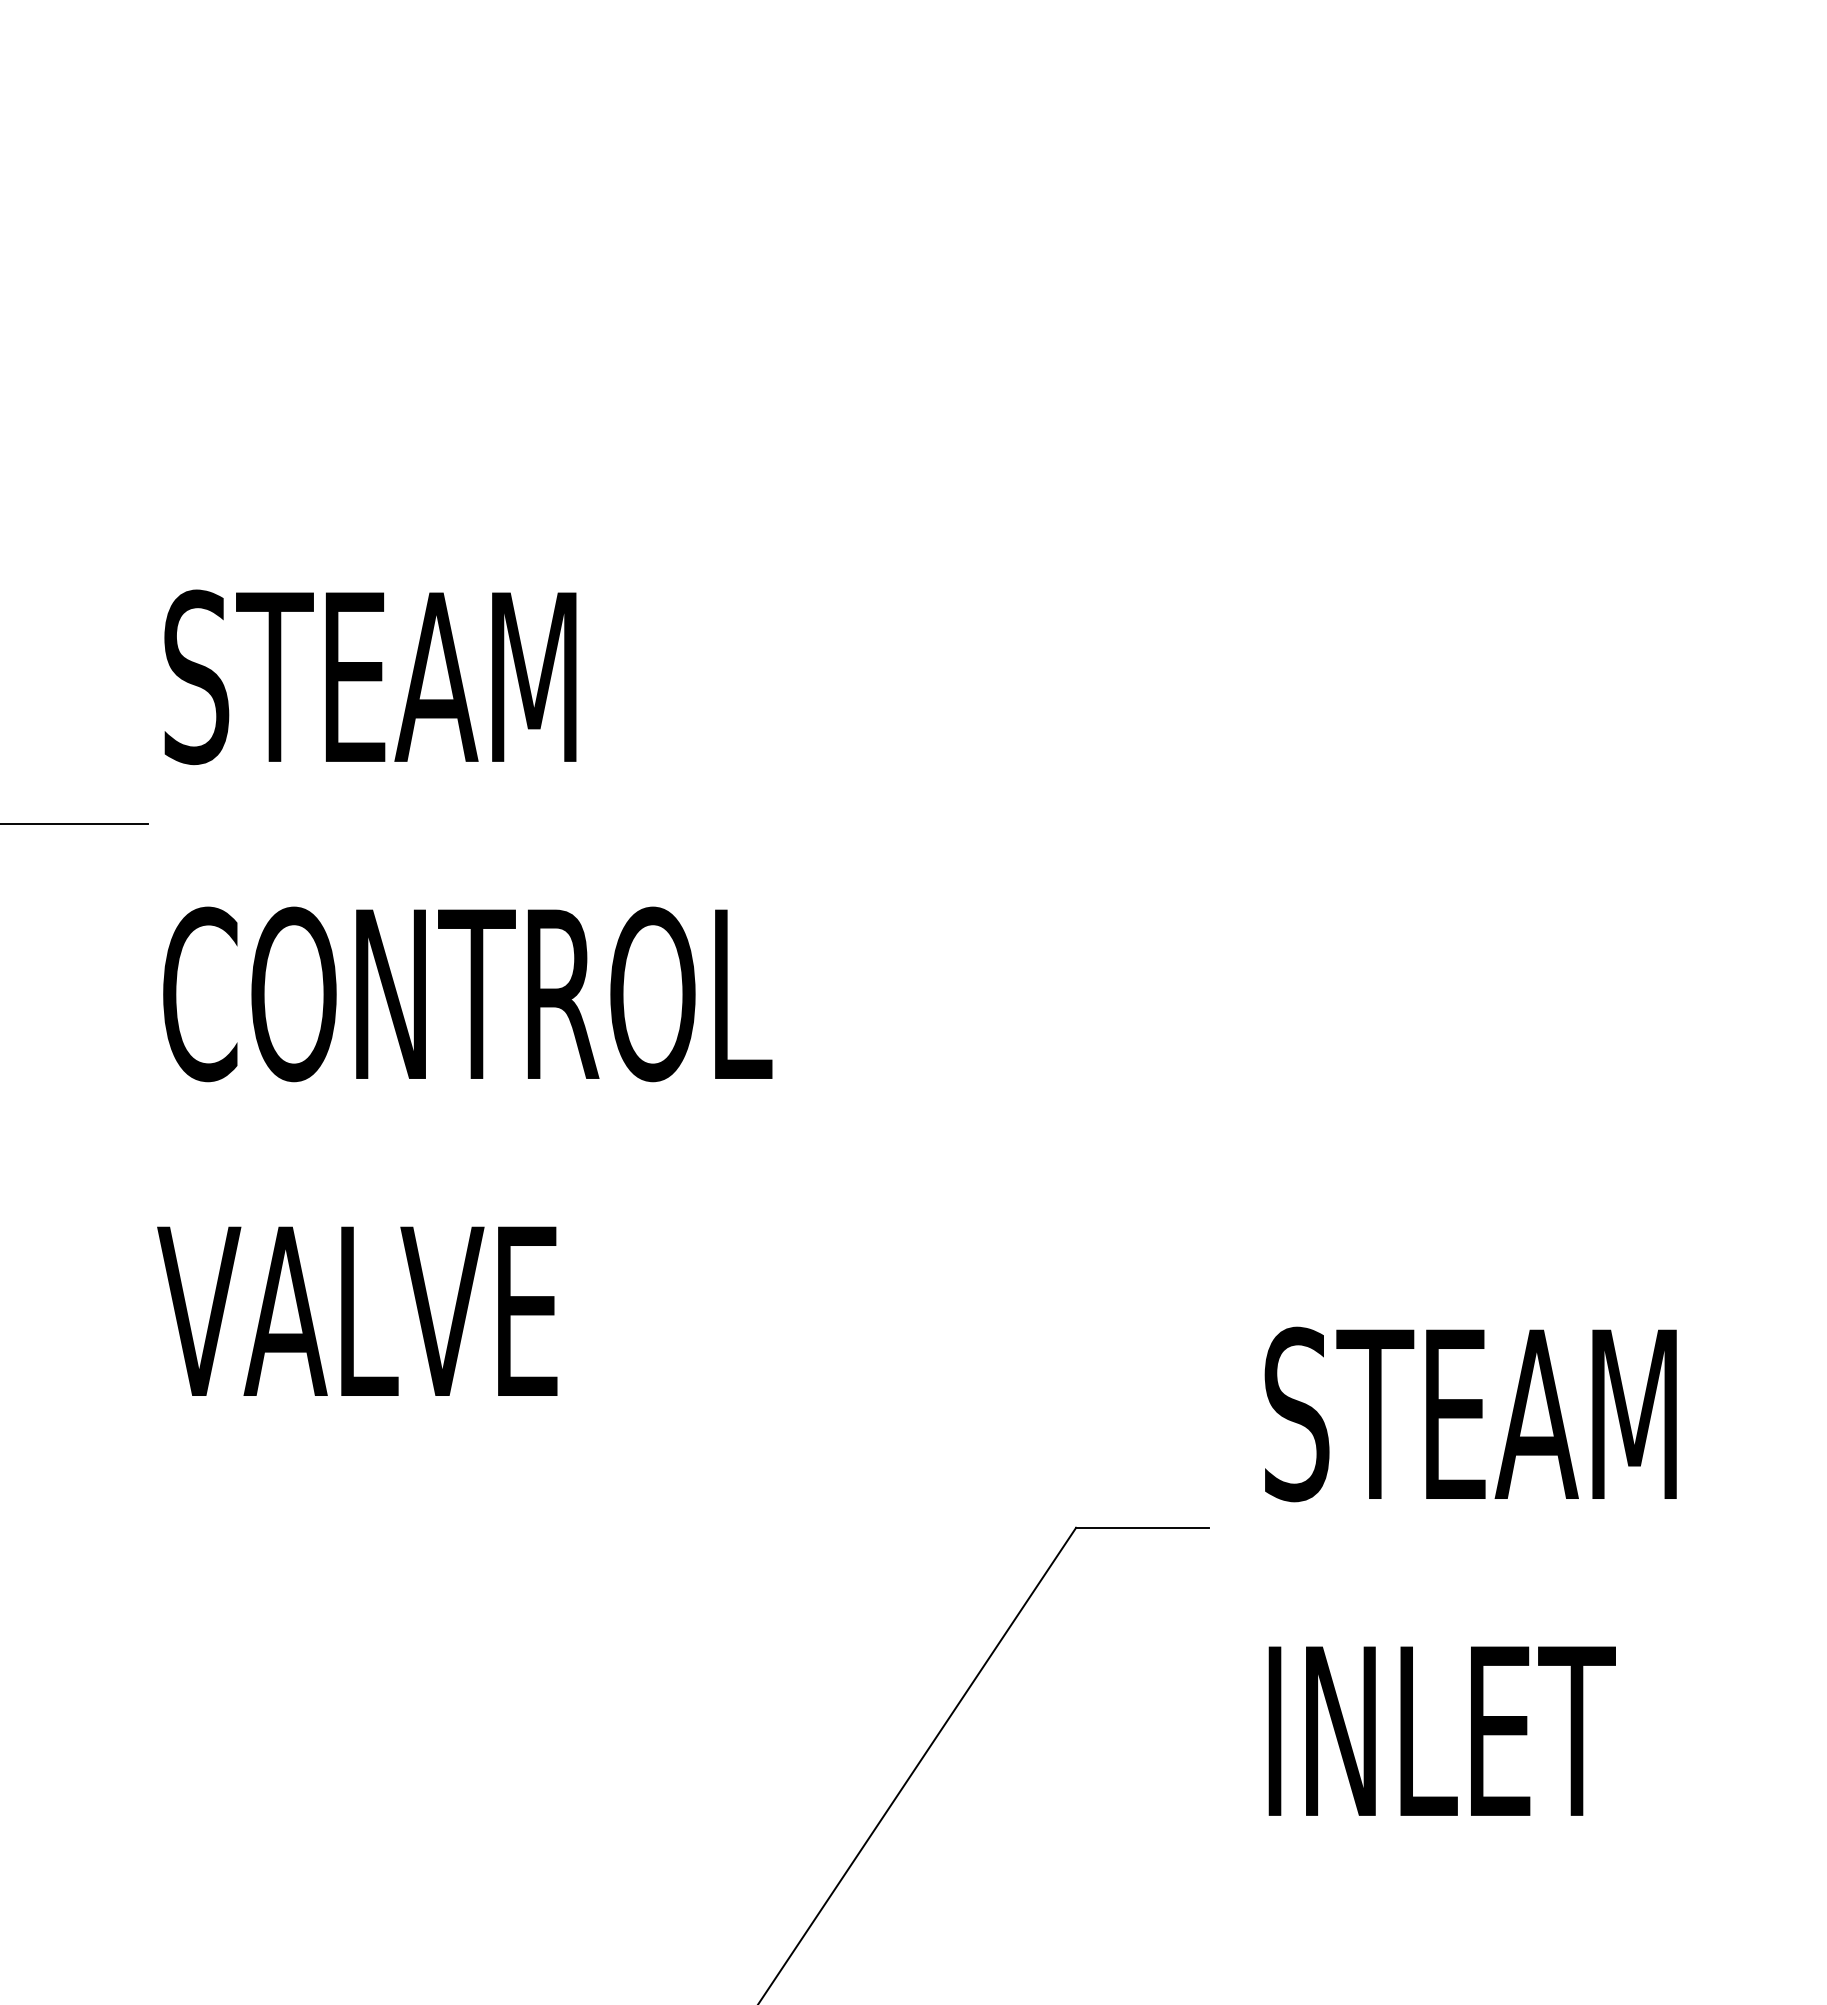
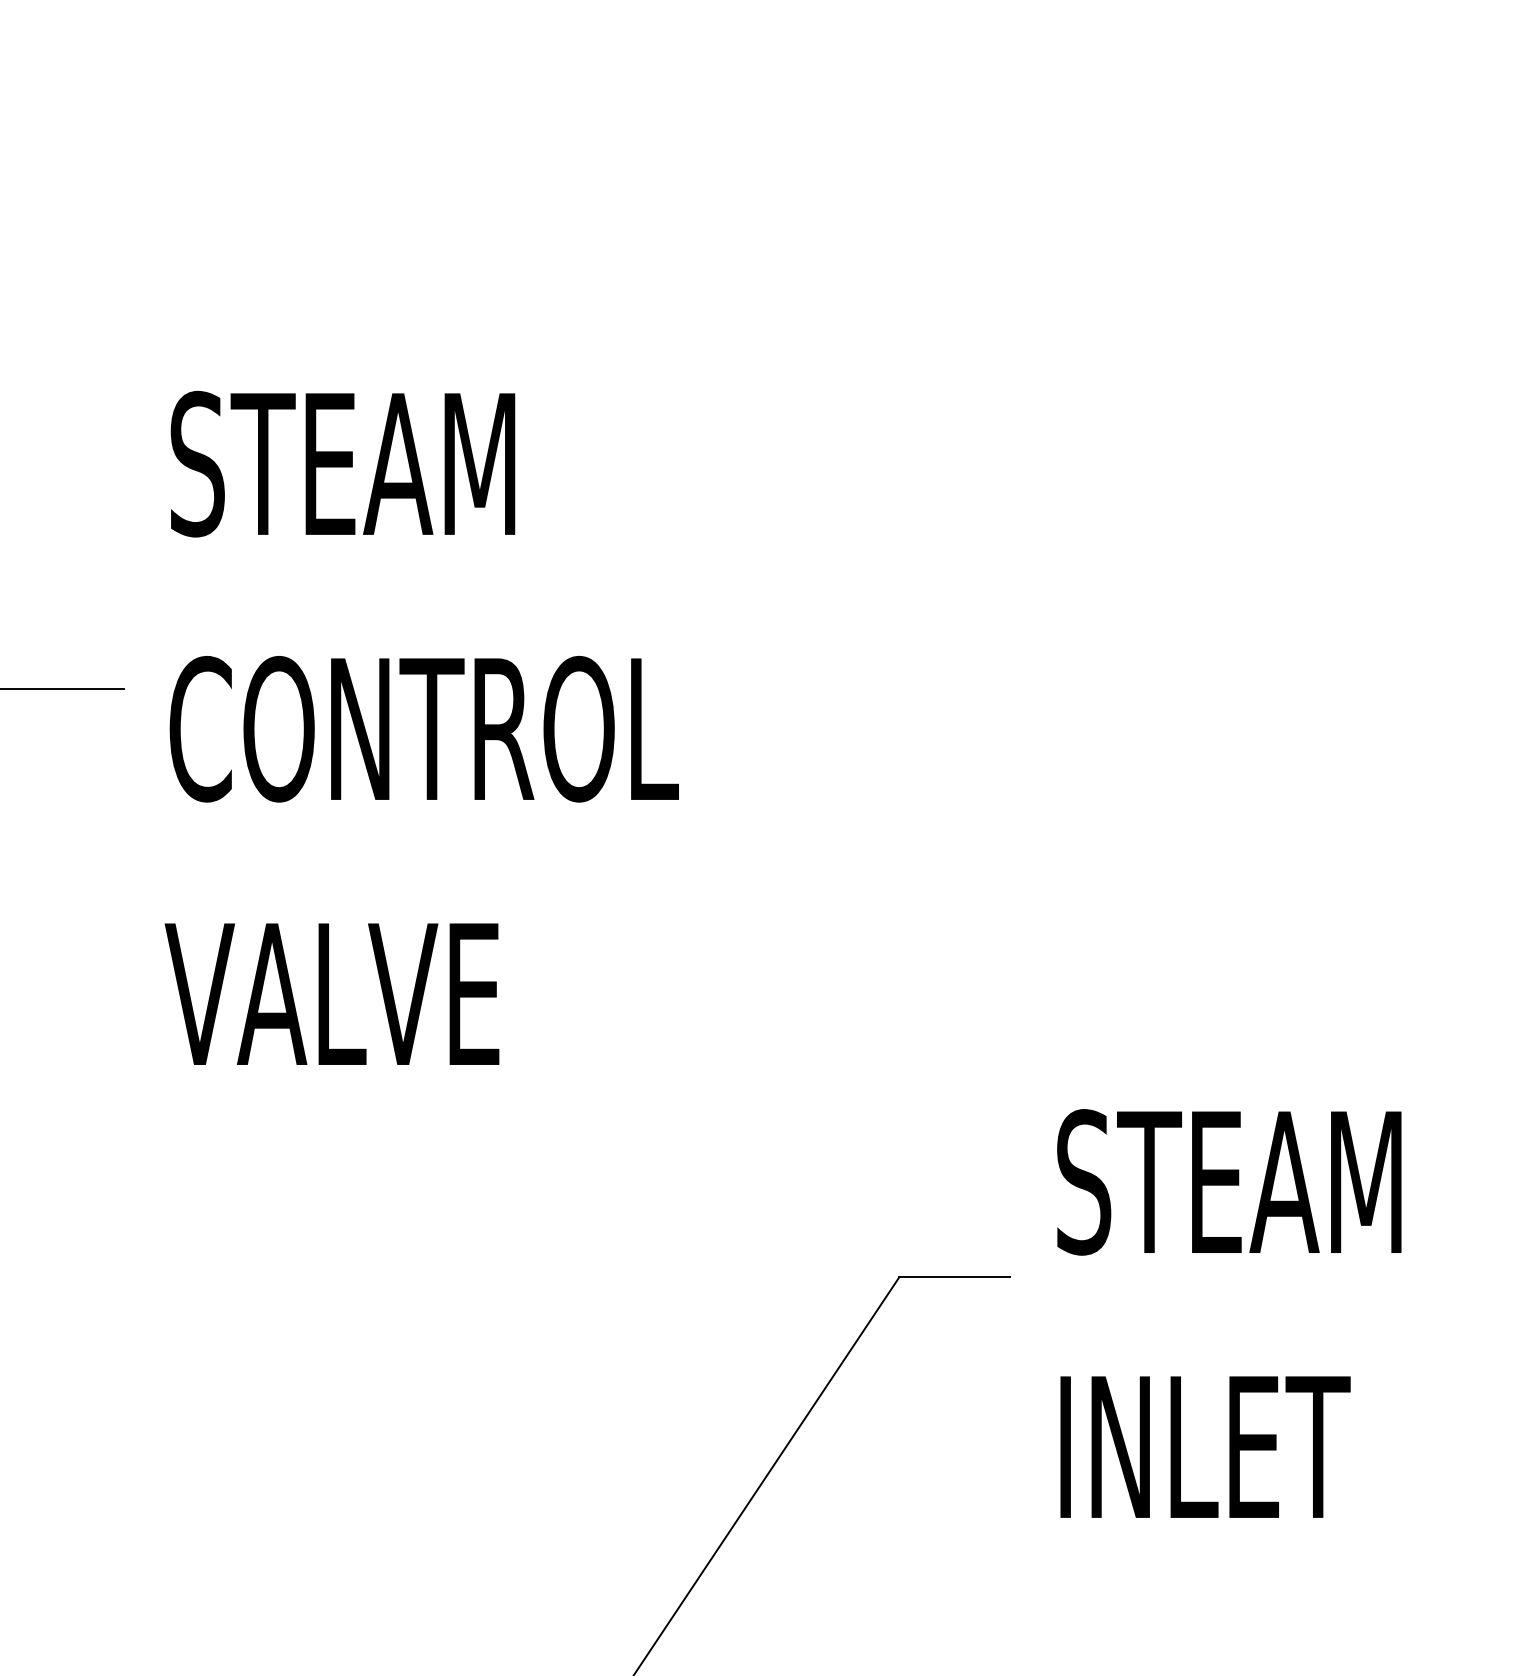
text: (464, 992) -> (421, 727), moved

